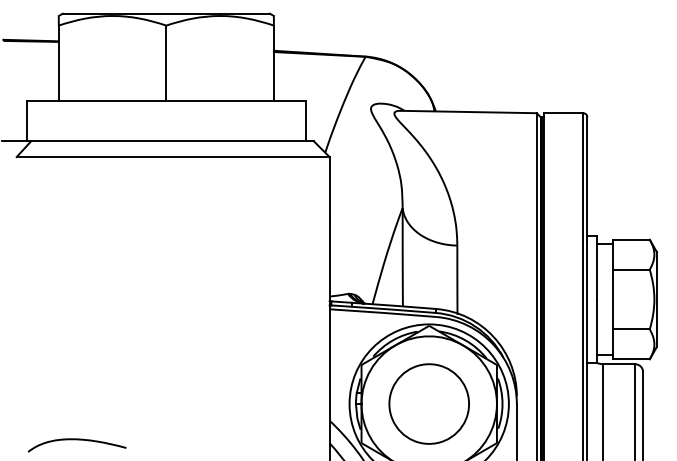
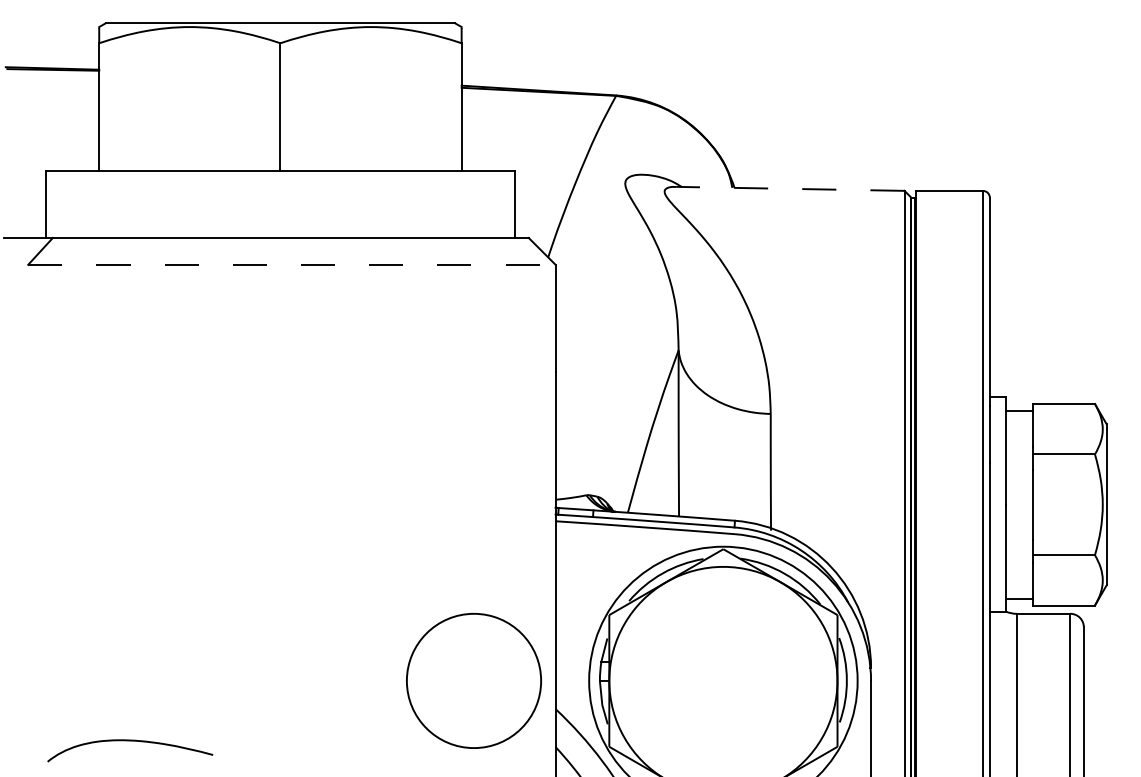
line: (468, 112) -> (789, 189), solid -> dashed
line: (173, 157) -> (292, 265), solid -> dashed
circle: (428, 403) -> (472, 680), moved

